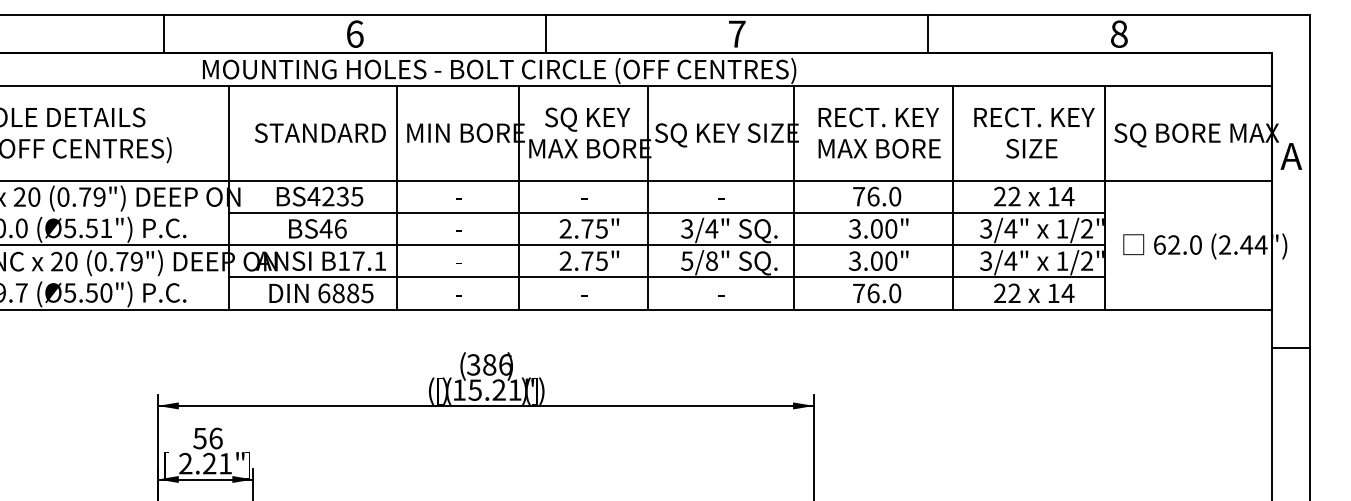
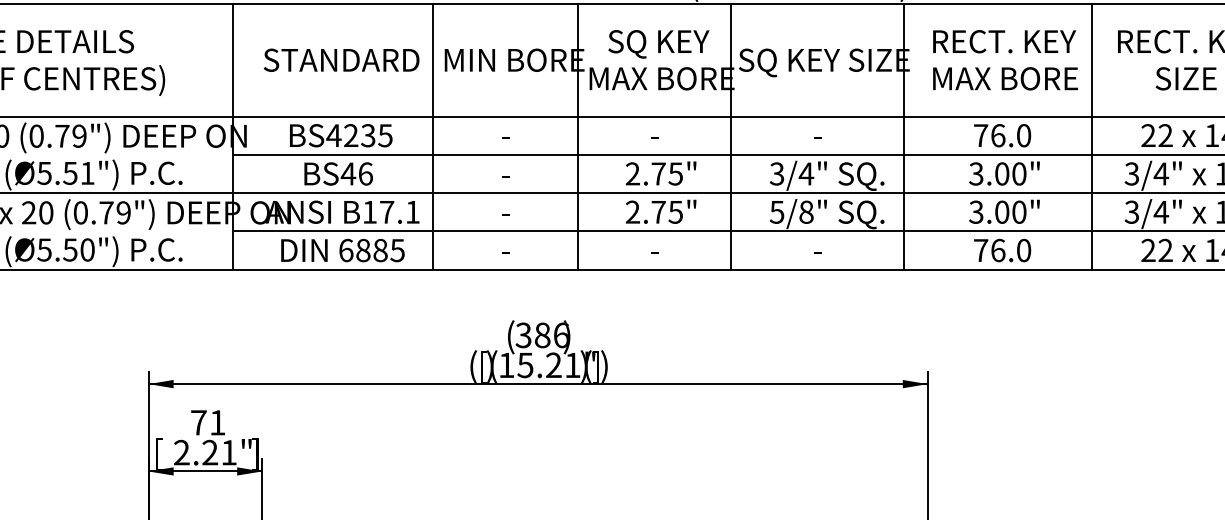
text: (207, 438) -> (207, 422), 56 -> 71

